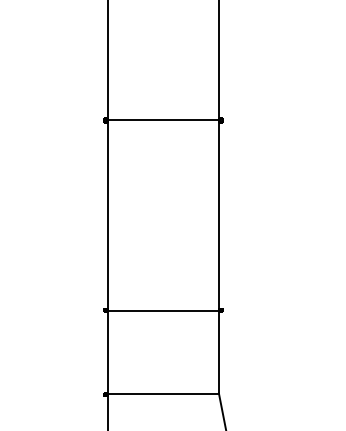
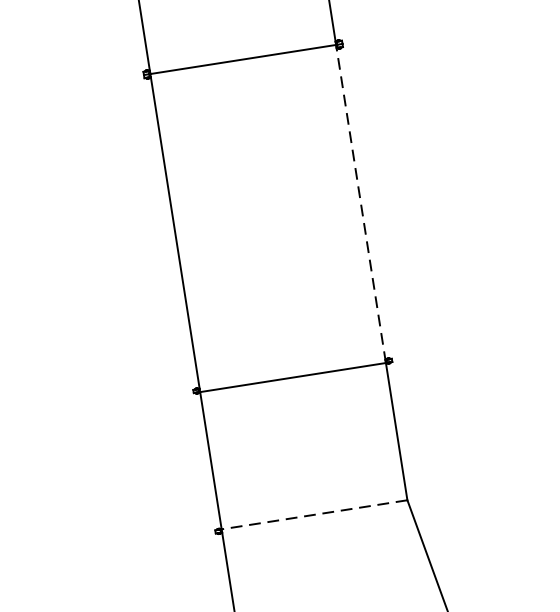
line: (218, 215) -> (360, 203), solid -> dashed
line: (163, 393) -> (314, 514), solid -> dashed

